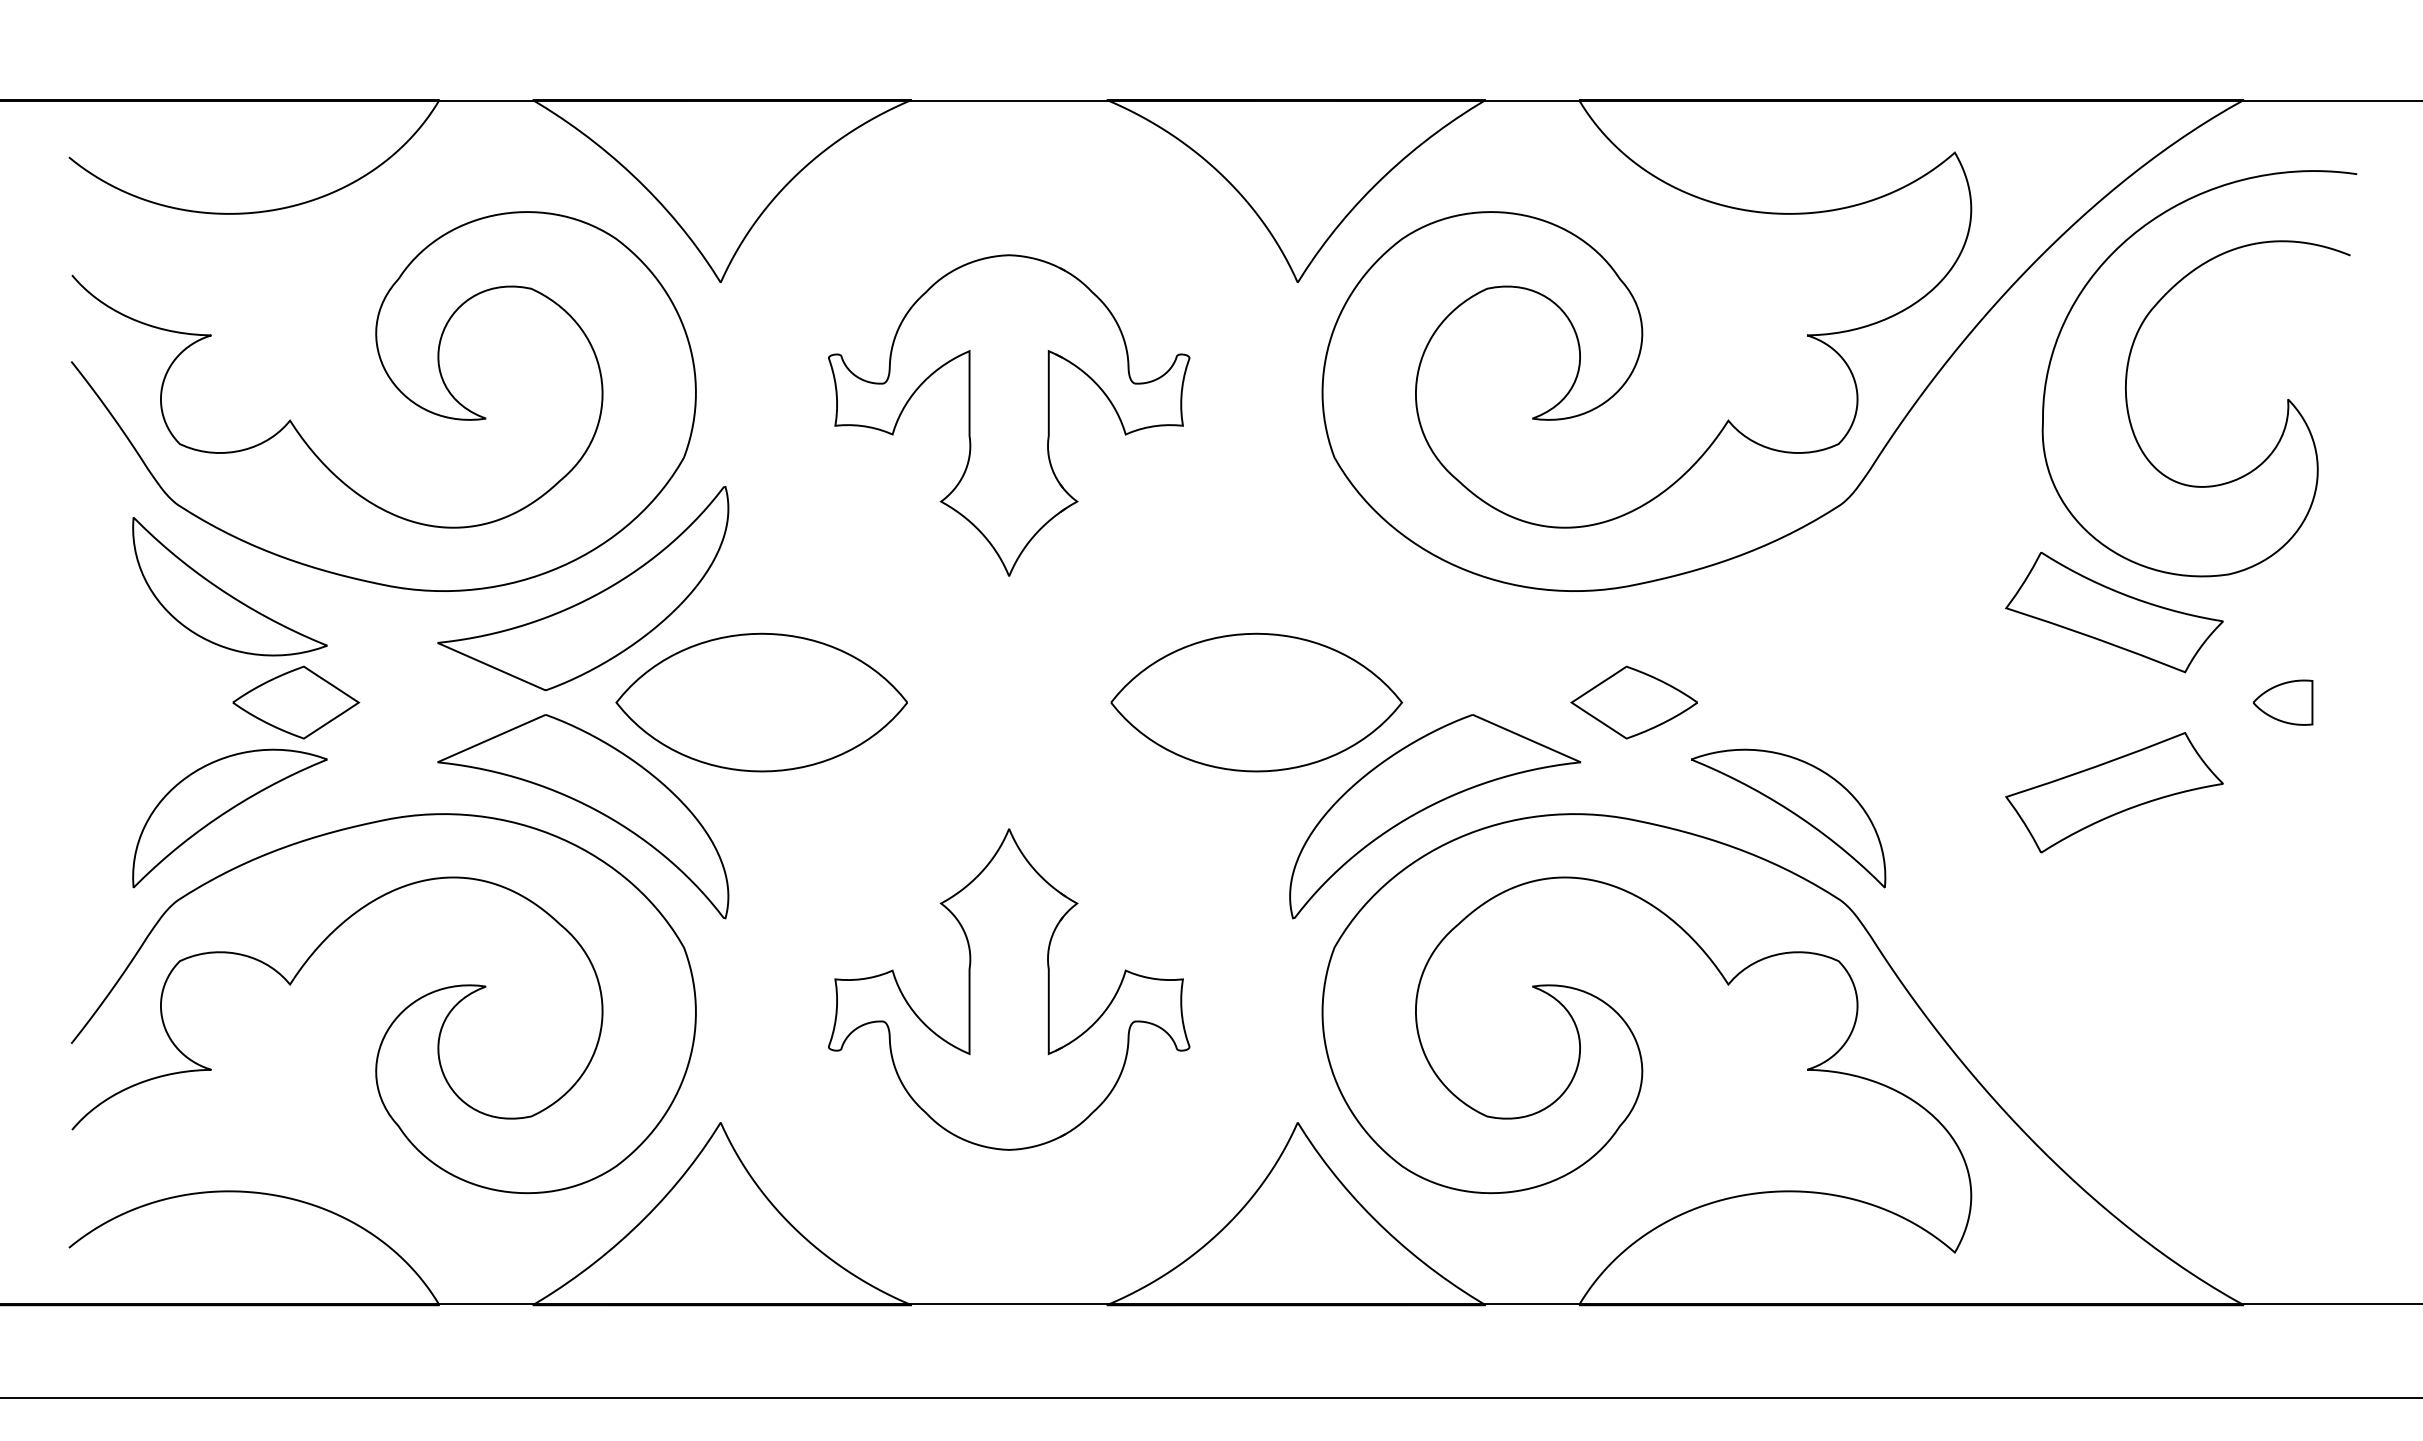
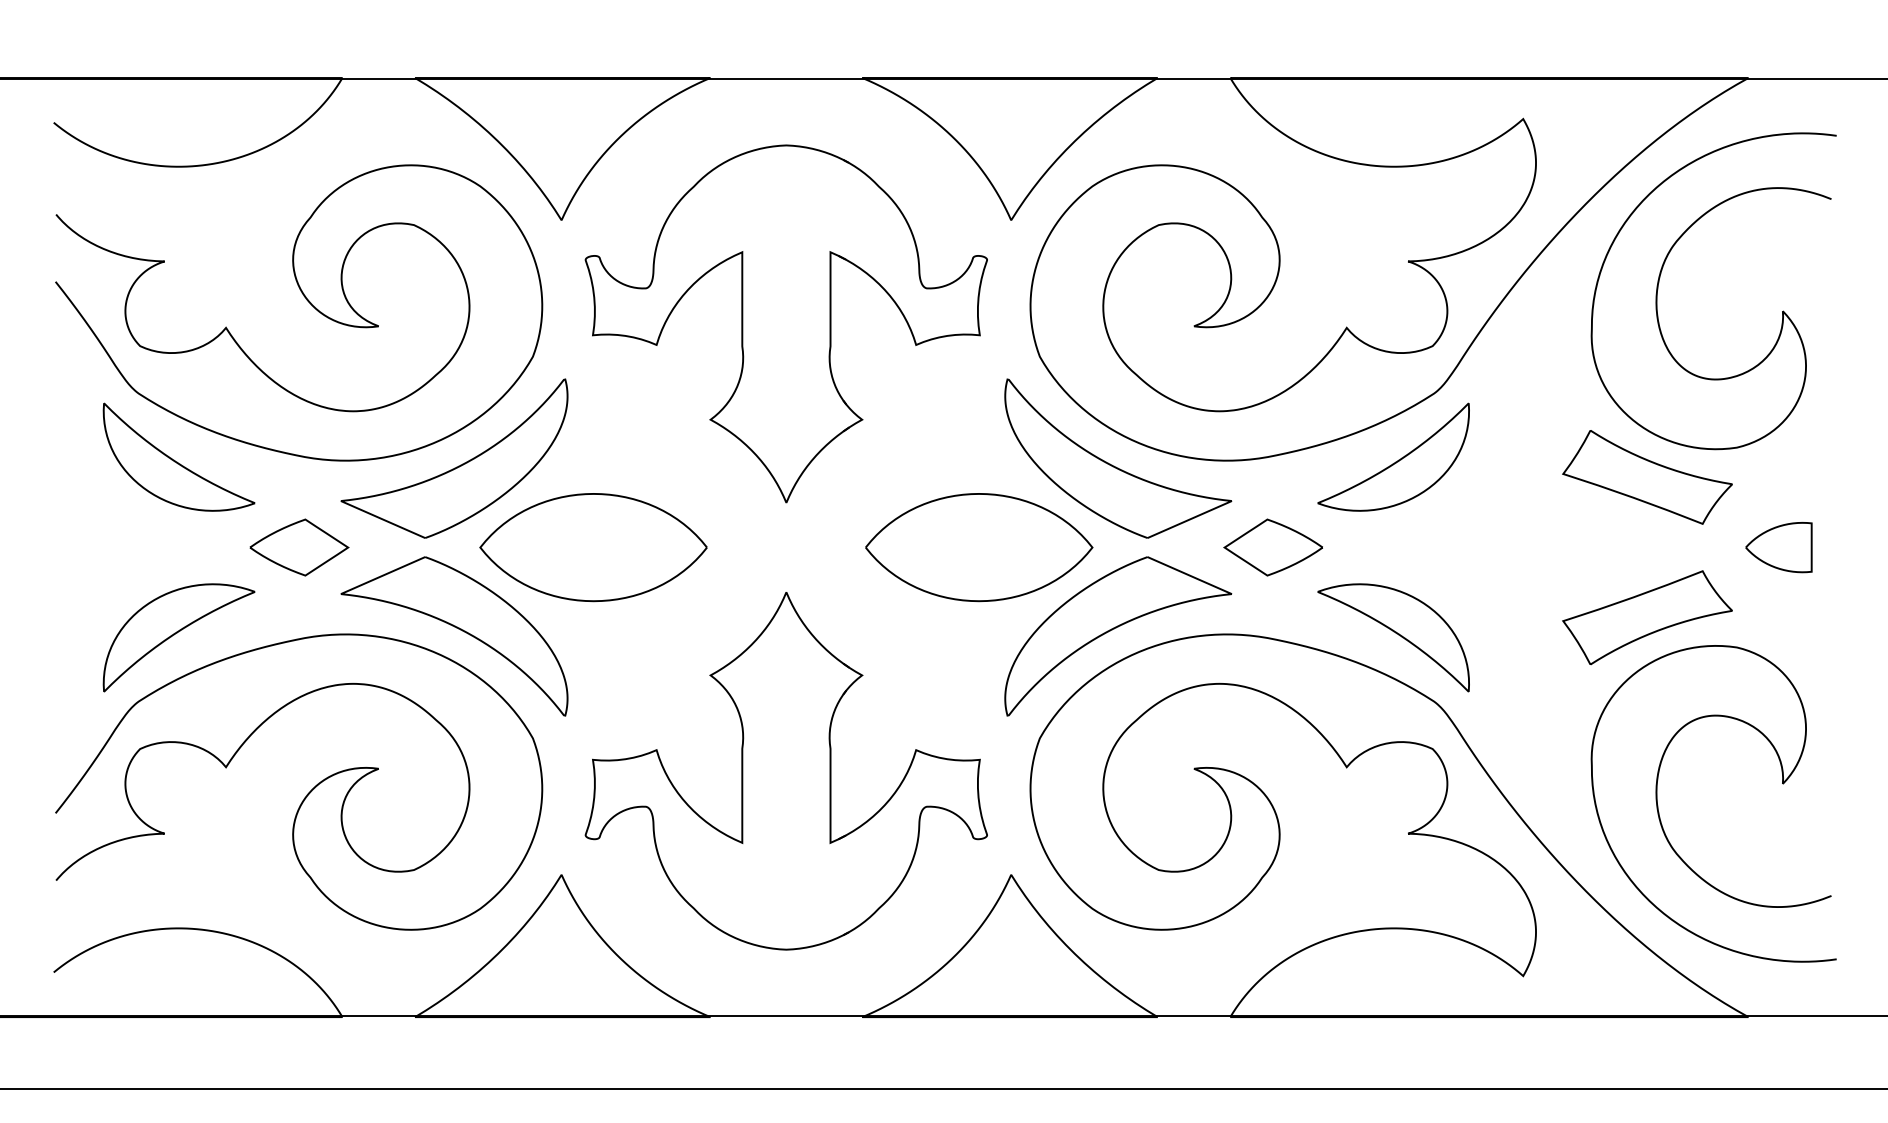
part: (1008, 415) -> (785, 323), size x1.43
part: (1792, 591) -> (1396, 460), added
part: (1431, 598) -> (1115, 466), added
part: (296, 702) -> (299, 547), moved
part: (2282, 702) -> (1778, 547), size x1.43
part: (1008, 989) -> (785, 771), size x1.43
curve: (2130, 1047) -> (1660, 816), added

